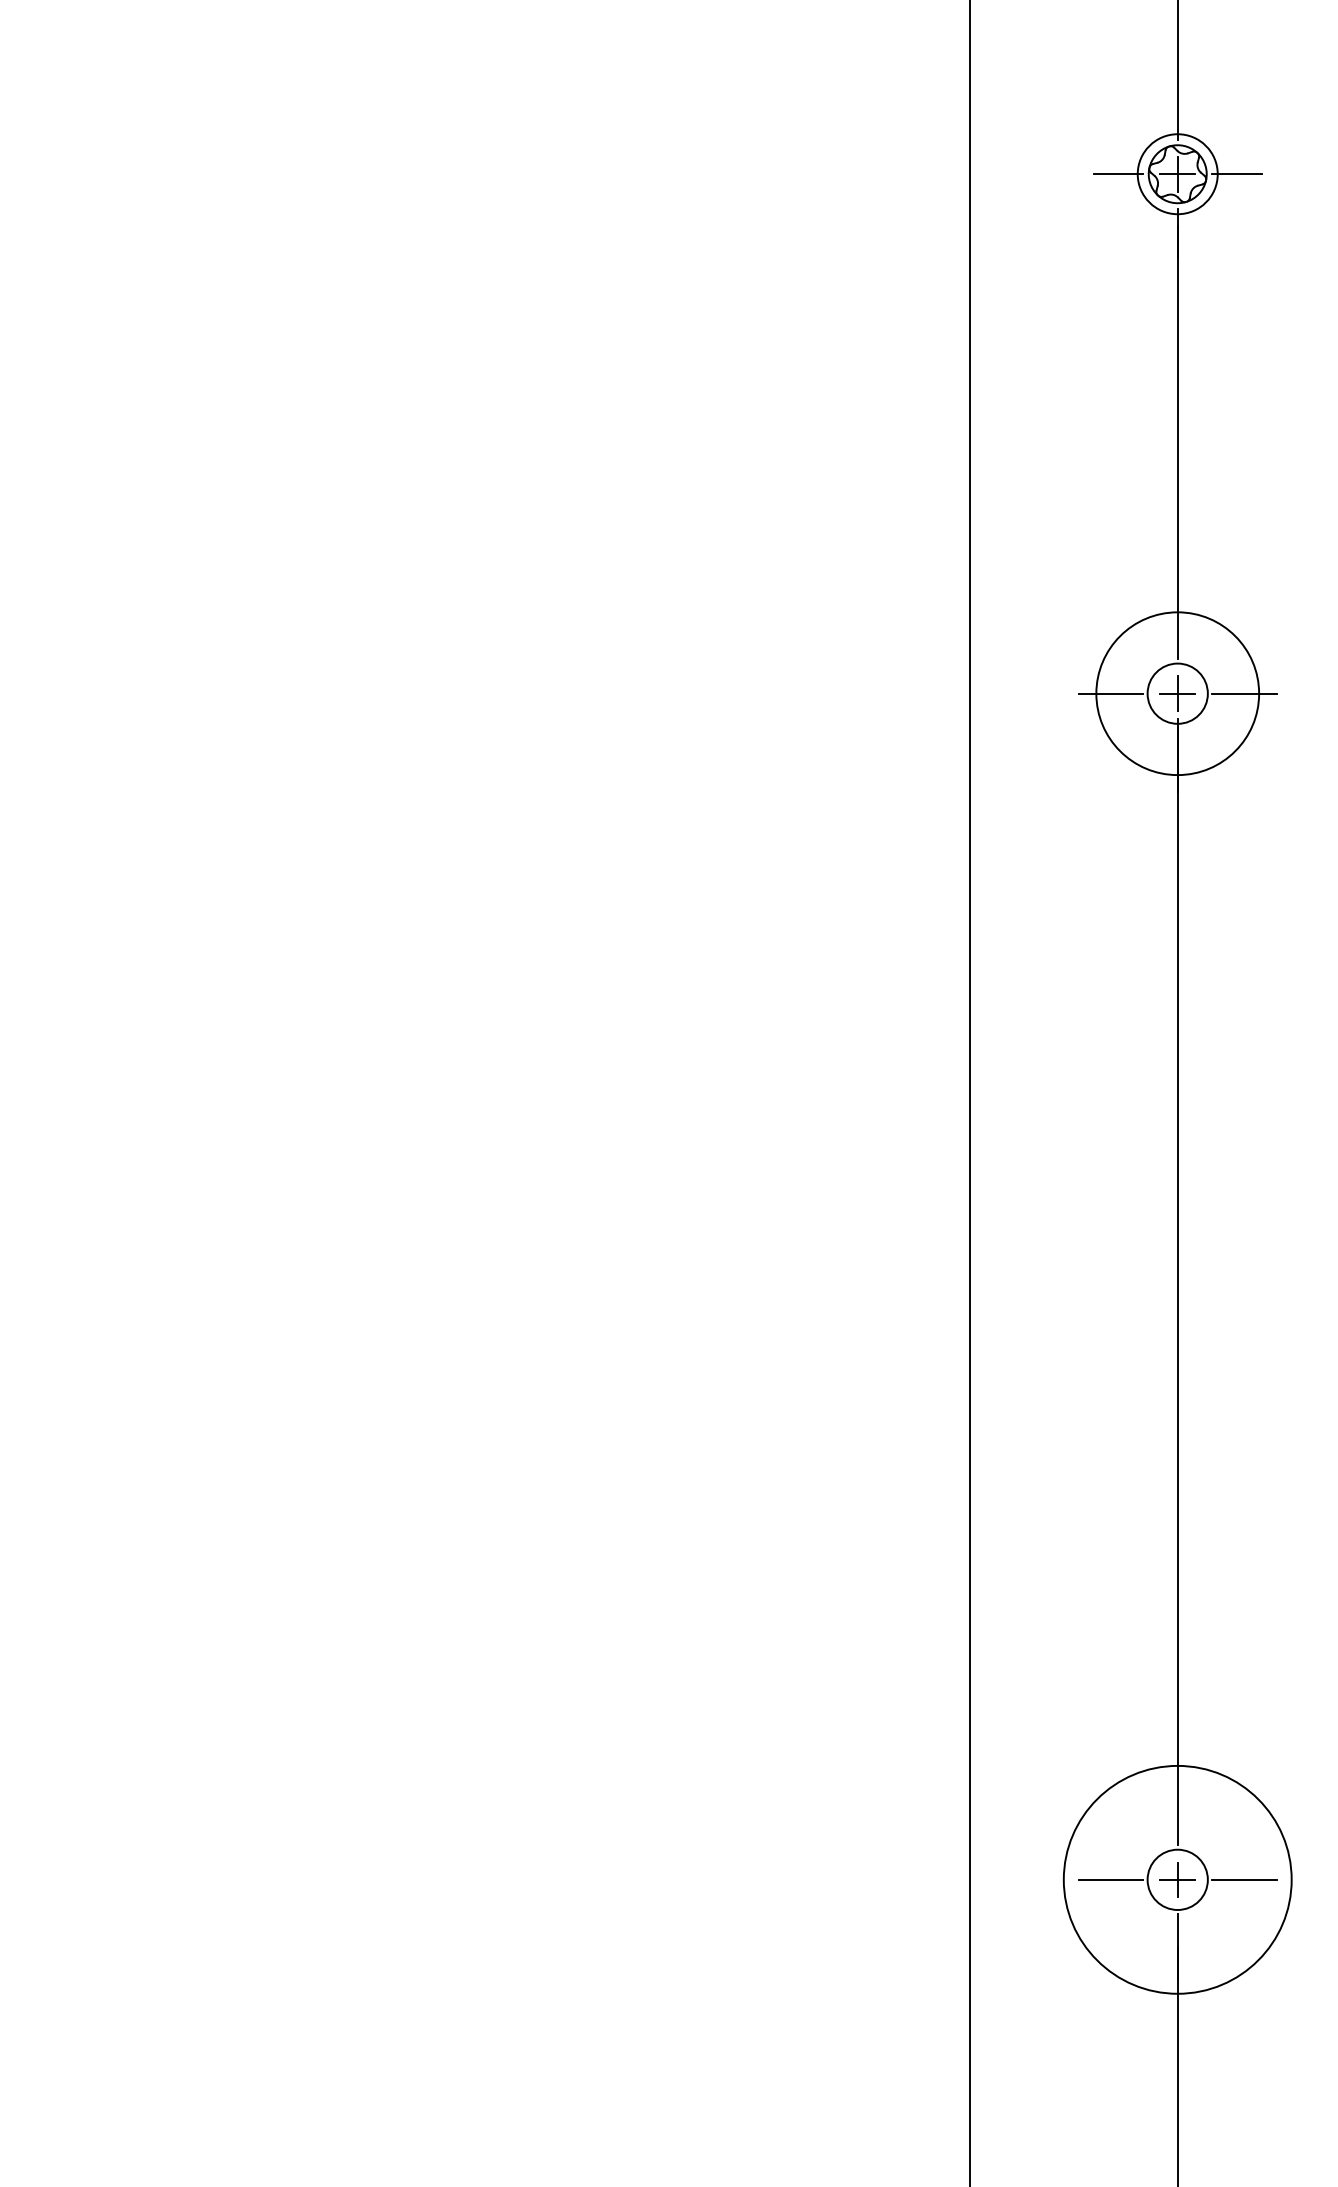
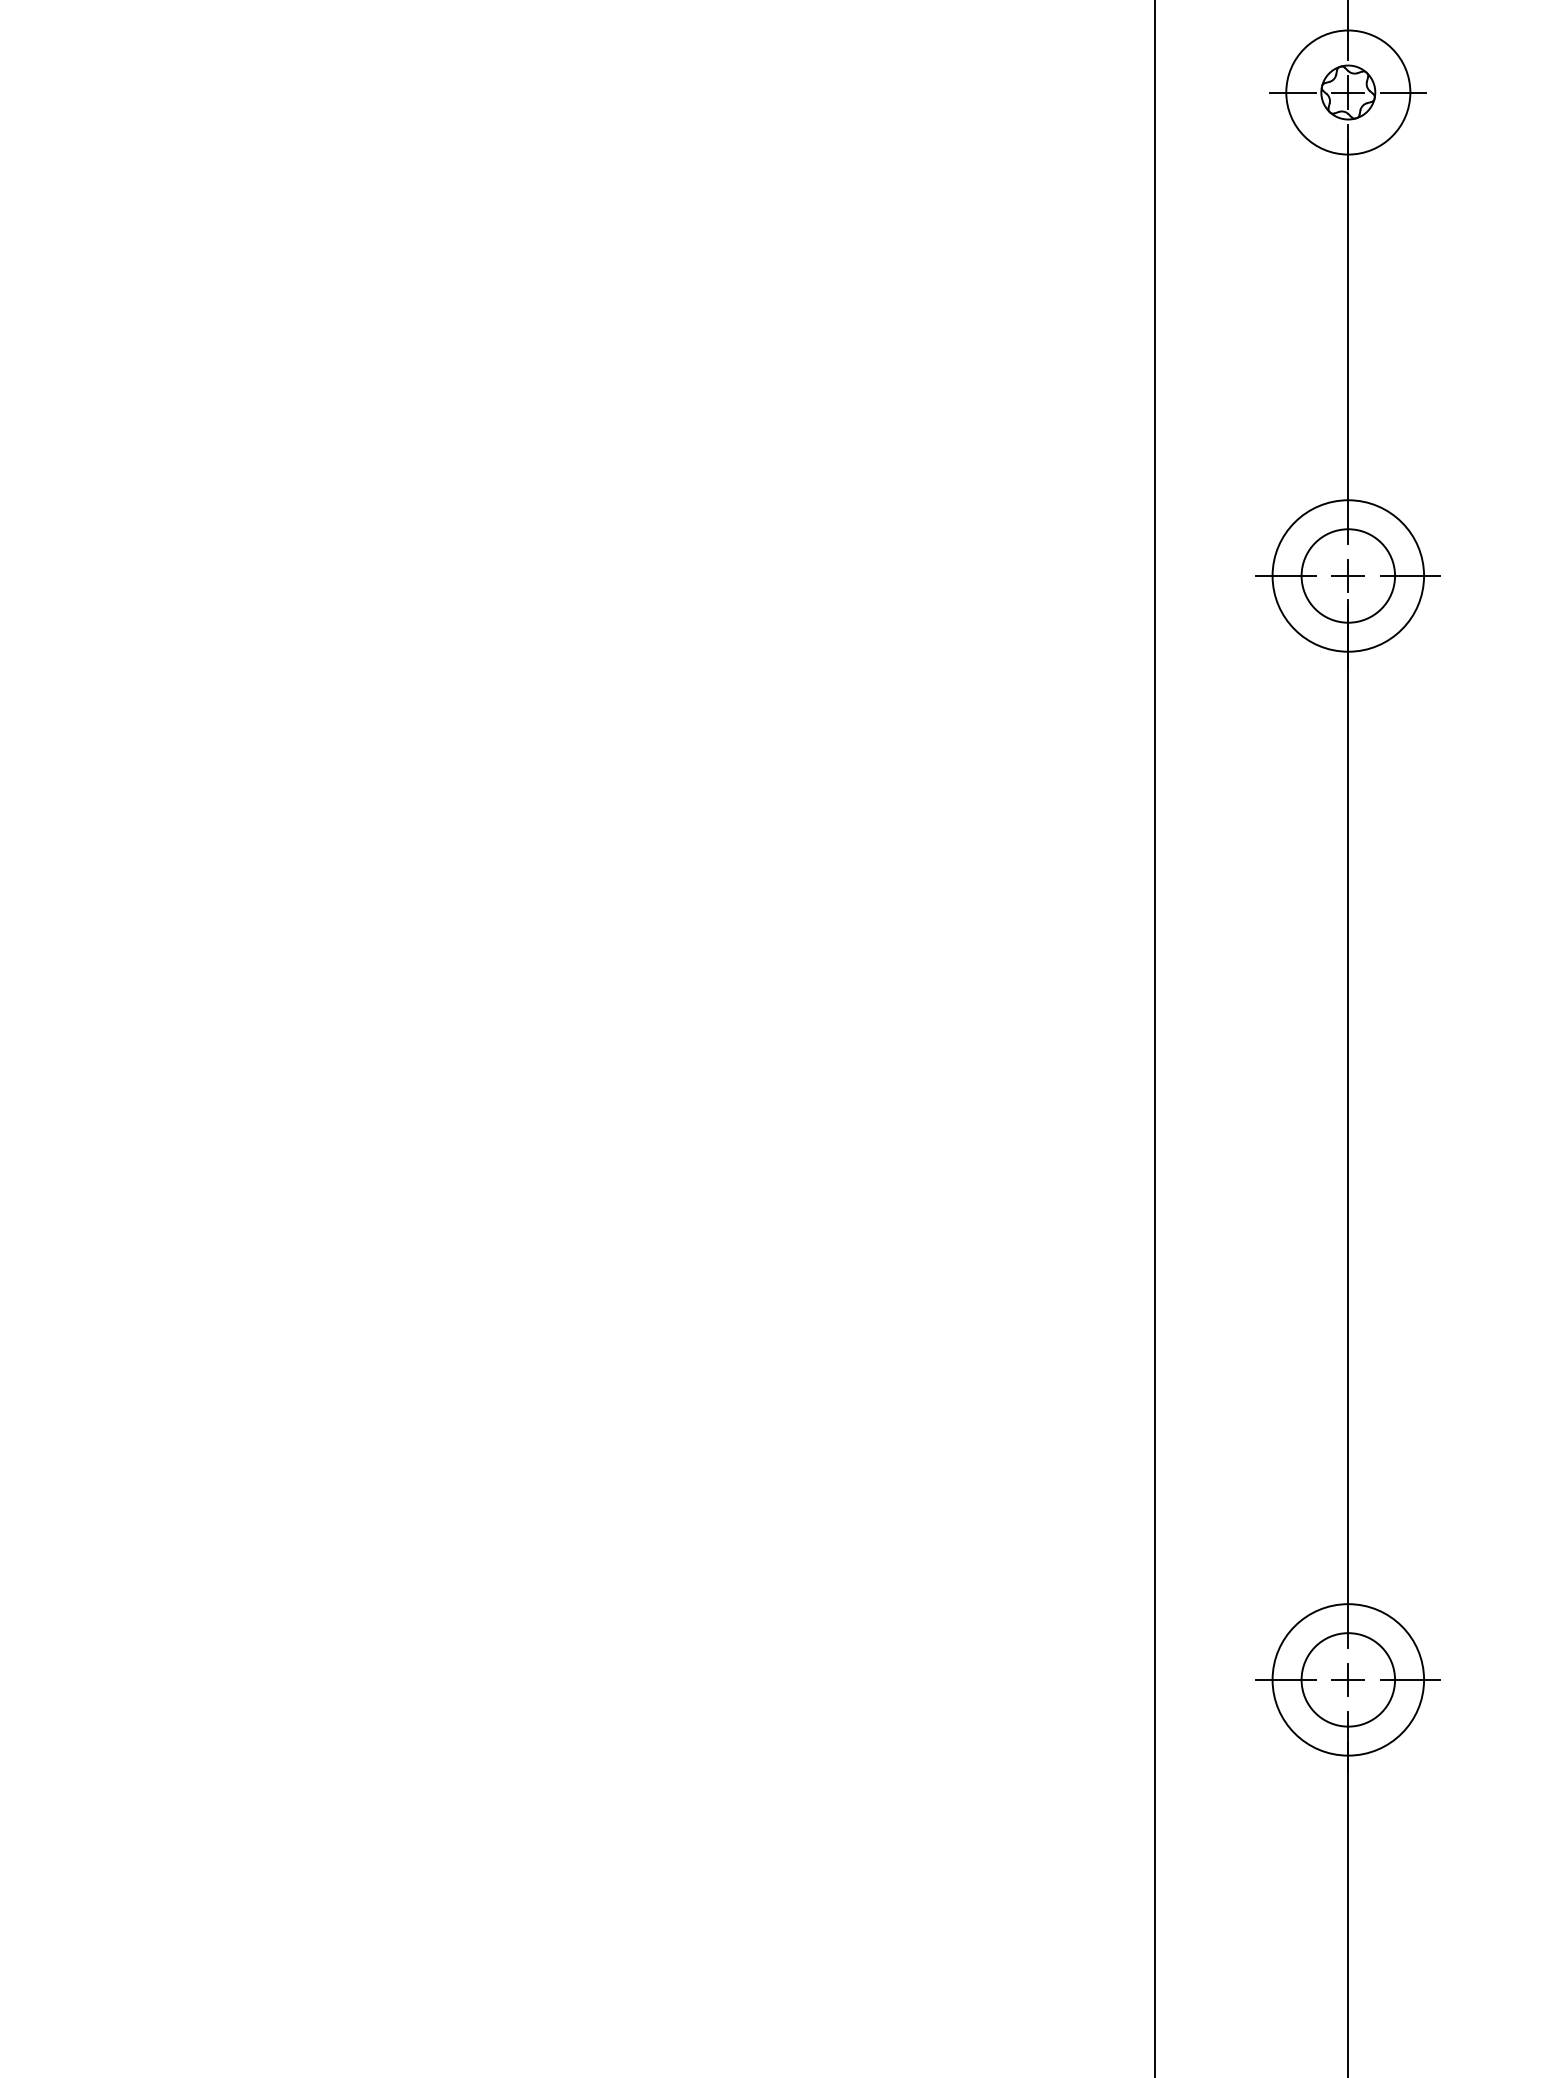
circle: (1177, 174) -> (1348, 92), size x1.67
circle: (1177, 693) -> (1348, 575), size x1.67
circle: (1177, 1879) -> (1348, 1679), size x0.71
circle: (1177, 1879) -> (1348, 1679), size x1.67

